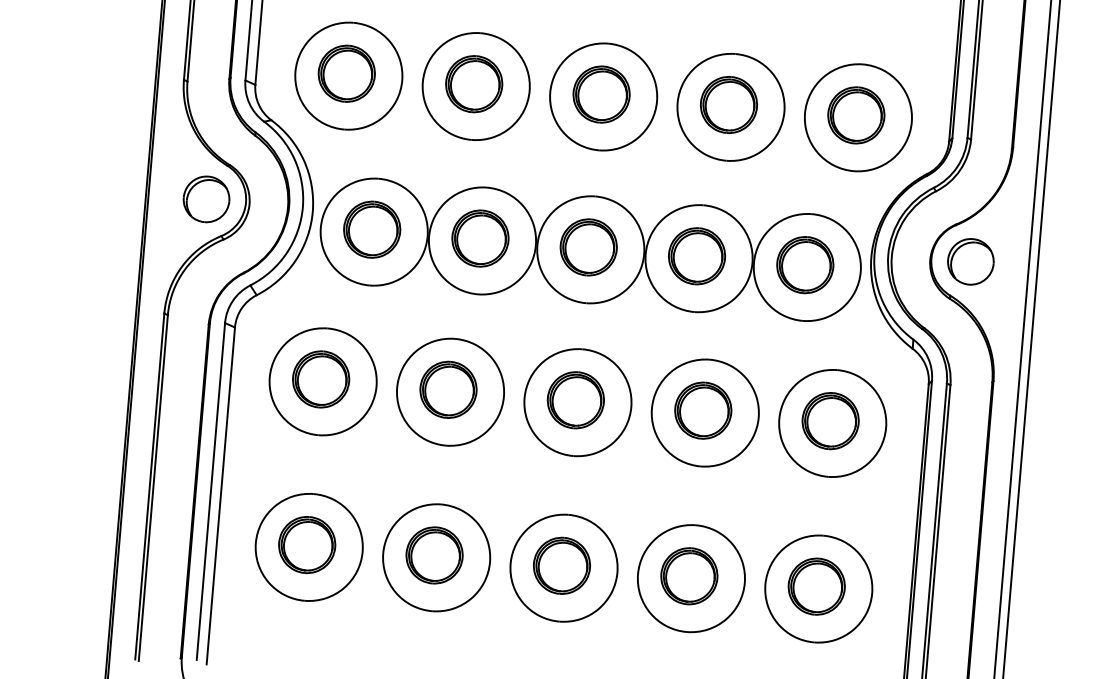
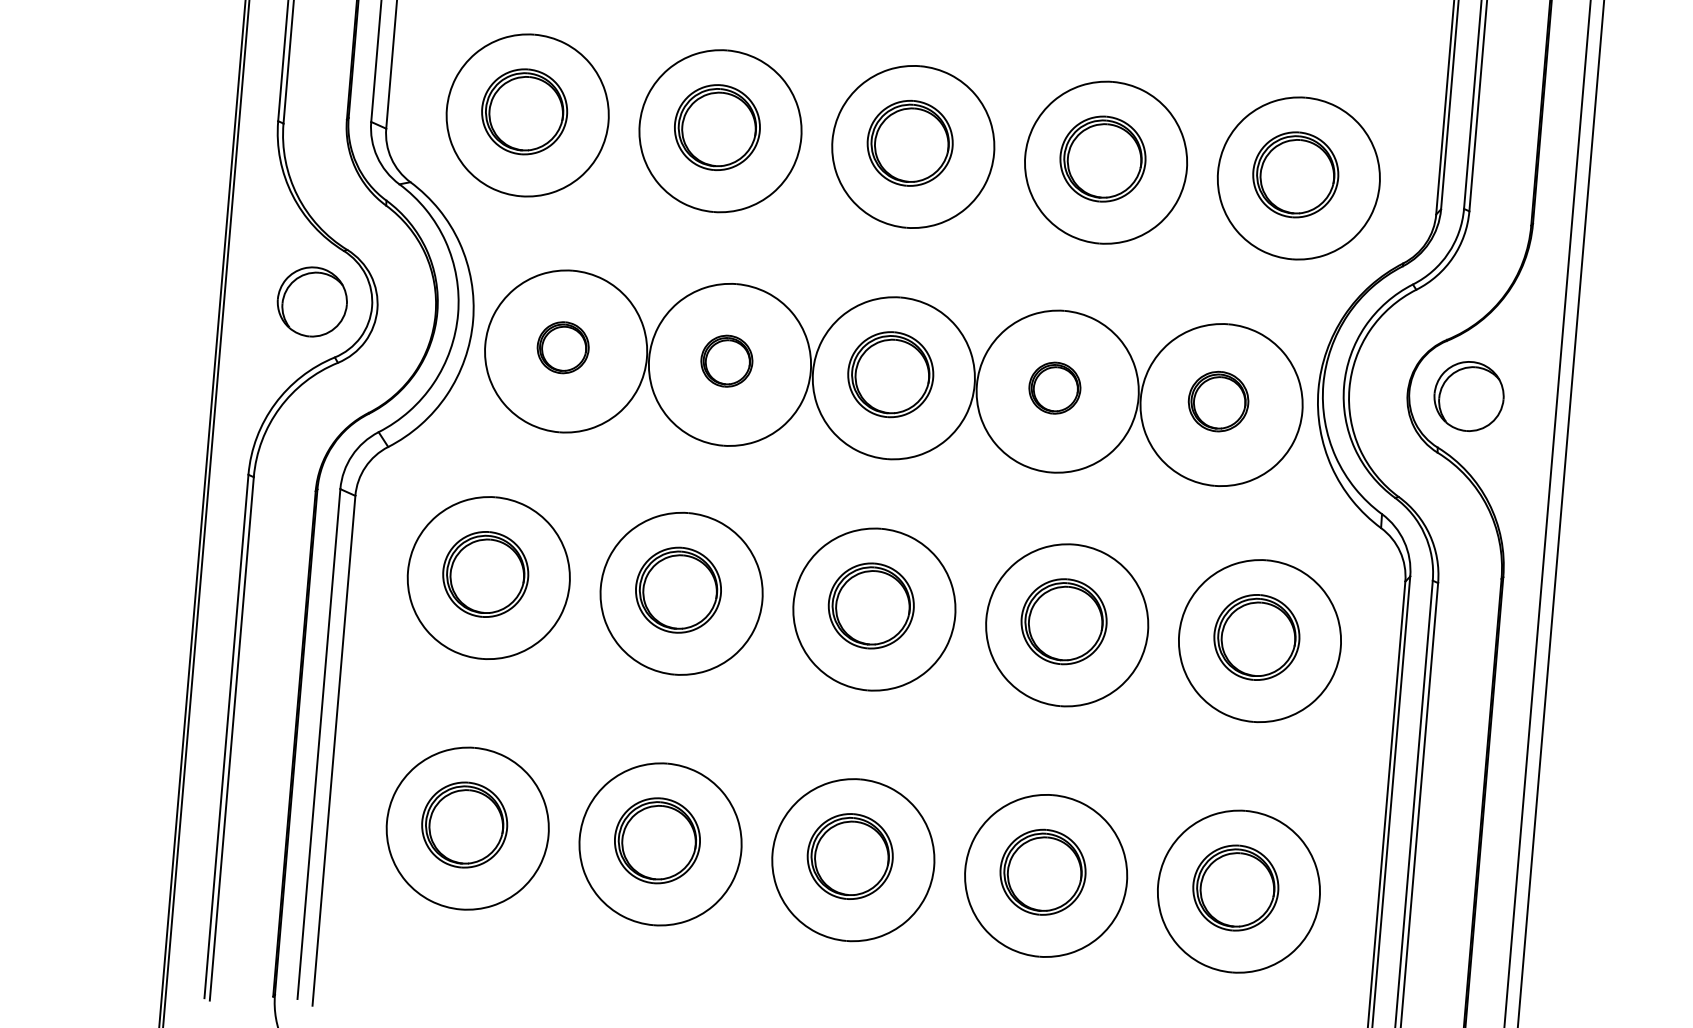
part: (372, 229) -> (563, 347), size x0.6
part: (480, 238) -> (726, 361), size x0.6
part: (697, 256) -> (1055, 388), size x0.6
part: (805, 265) -> (1218, 402), size x0.7

